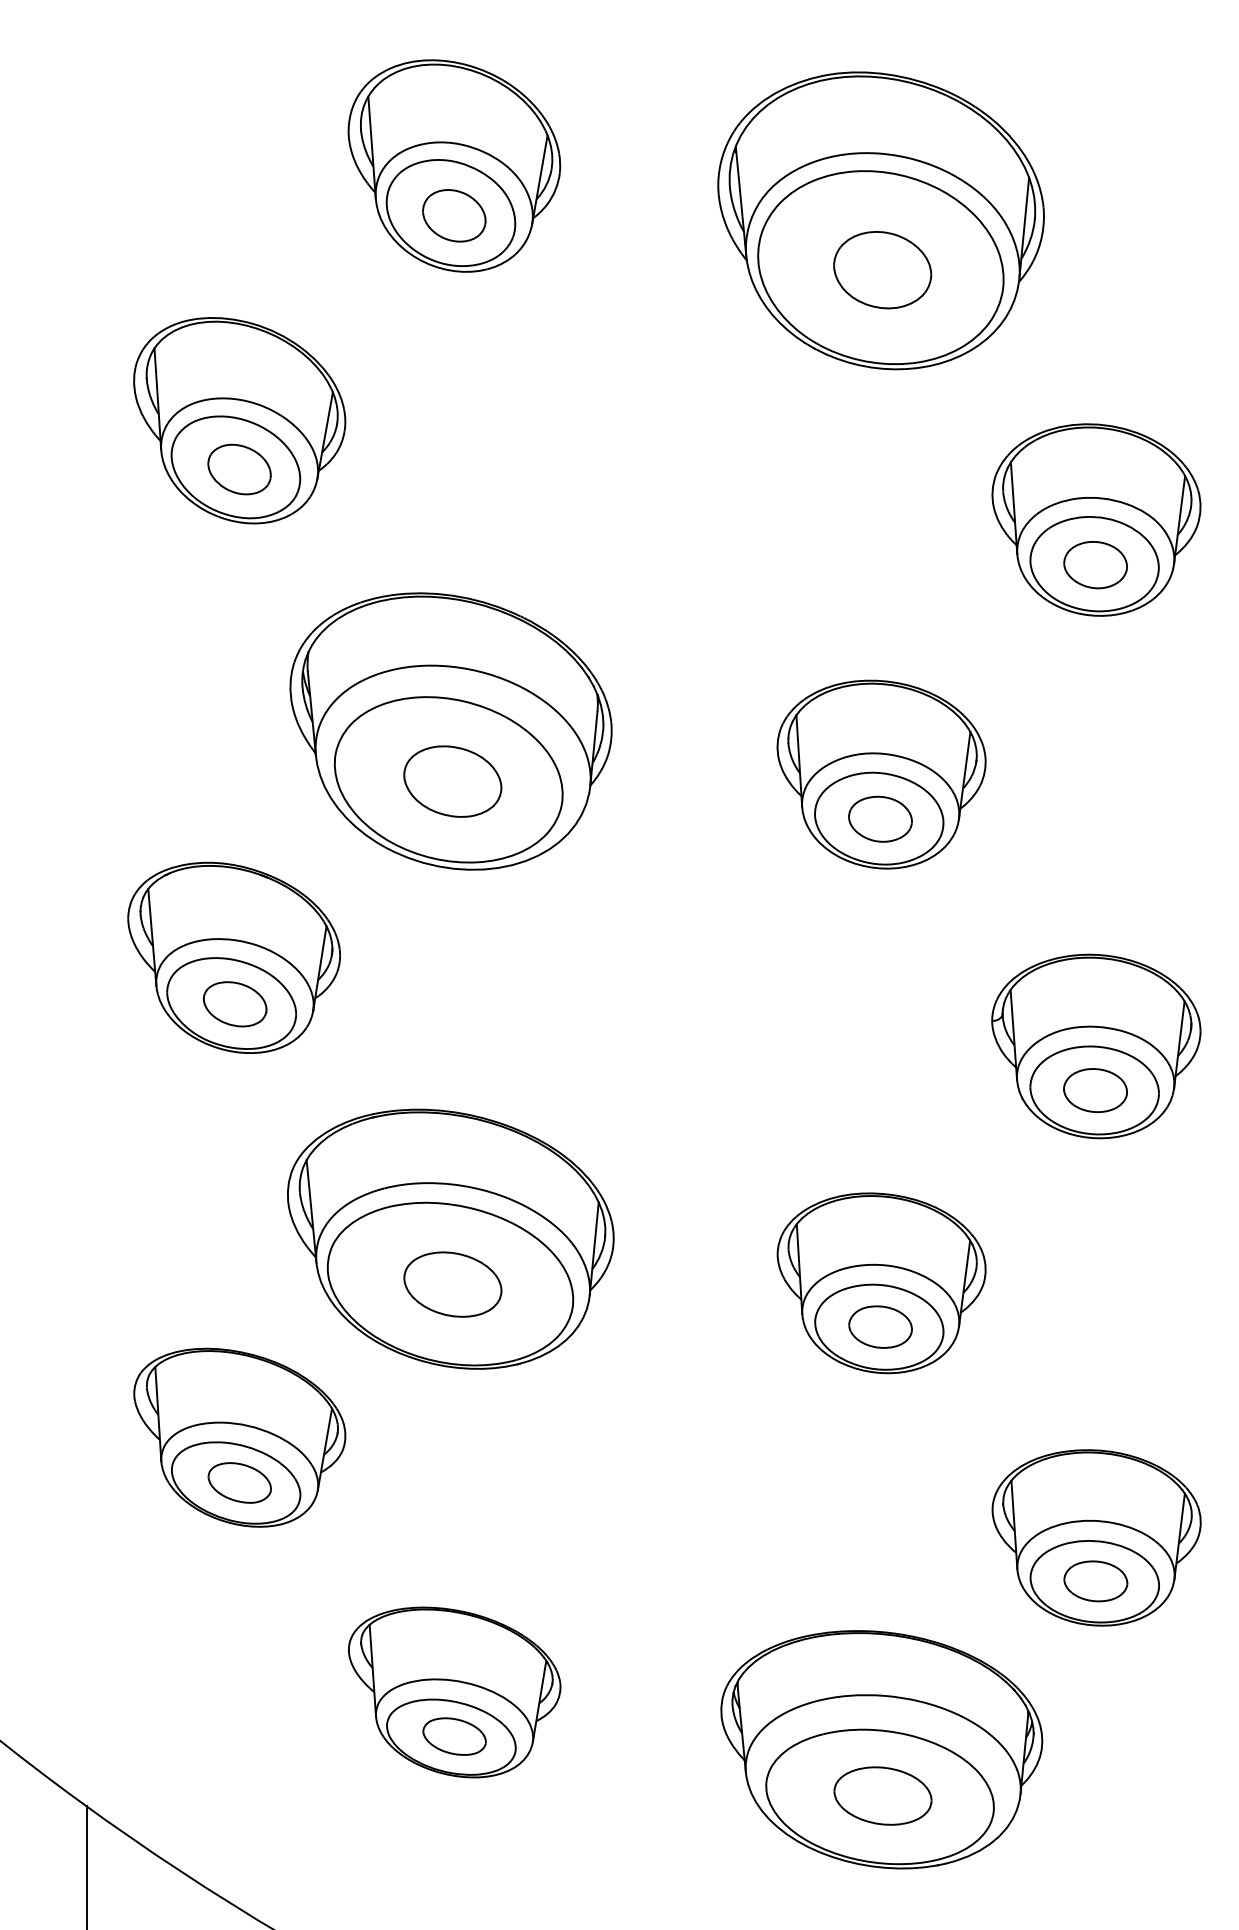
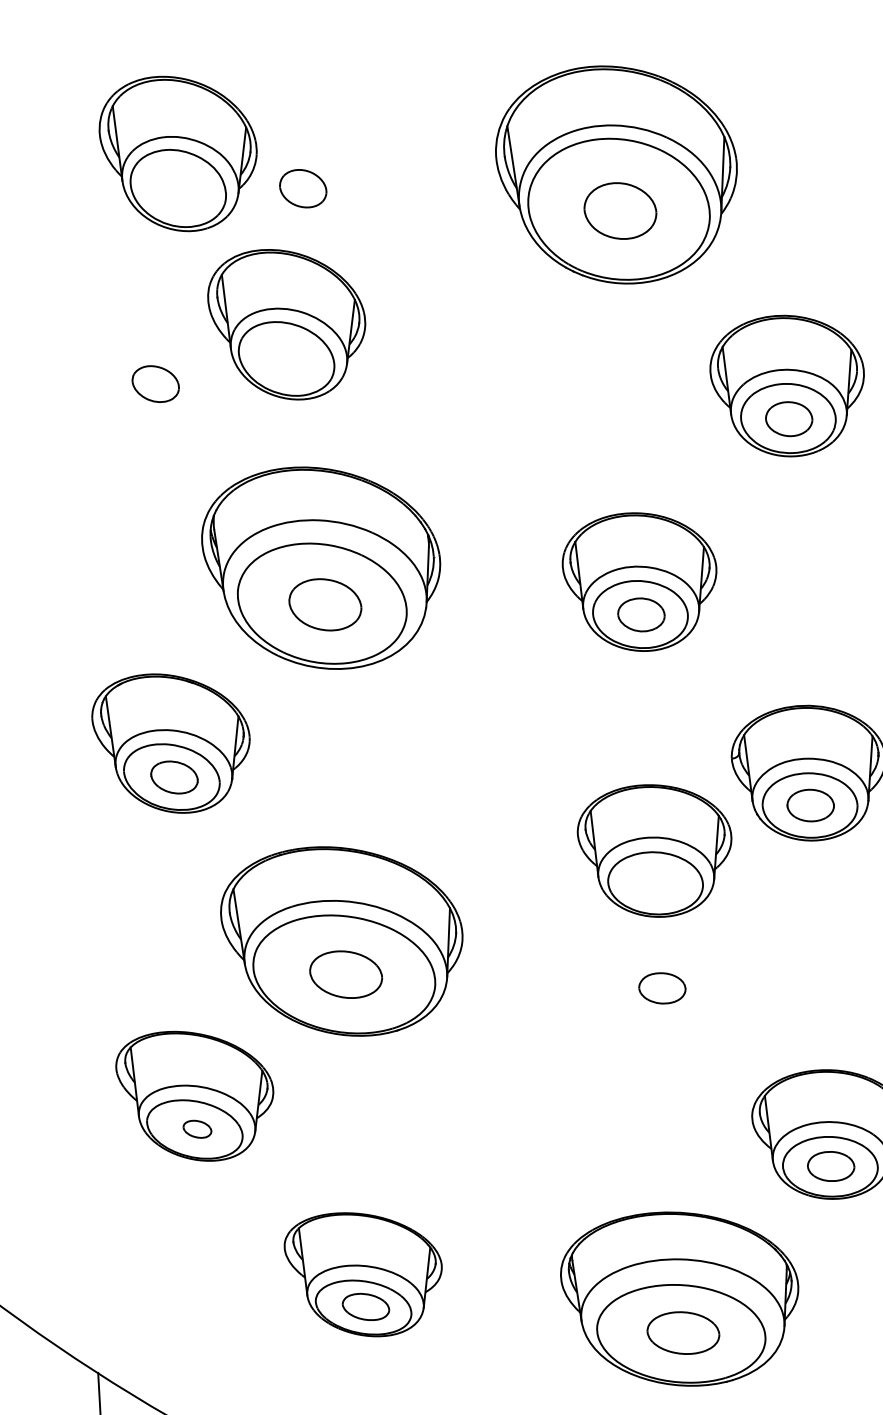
part: (454, 165) -> (178, 153), moved
part: (239, 420) -> (287, 324), moved
part: (881, 1283) -> (655, 851), moved
part: (239, 1482) -> (197, 1128), size x0.6

